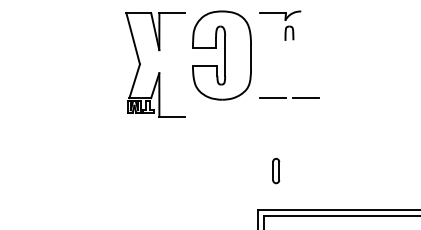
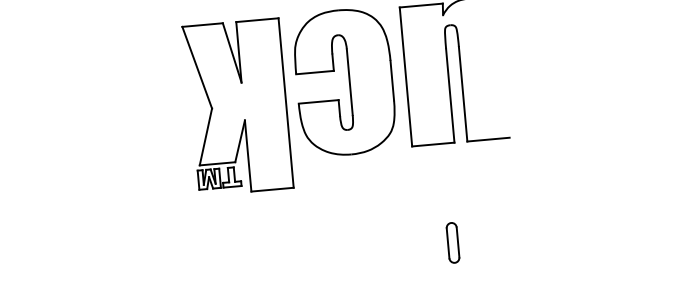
line: (259, 55) -> (405, 76), added
line: (185, 64) -> (286, 102), added
line: (285, 69) -> (450, 95), added
line: (293, 69) -> (463, 94), added
part: (276, 171) -> (453, 243), moved

